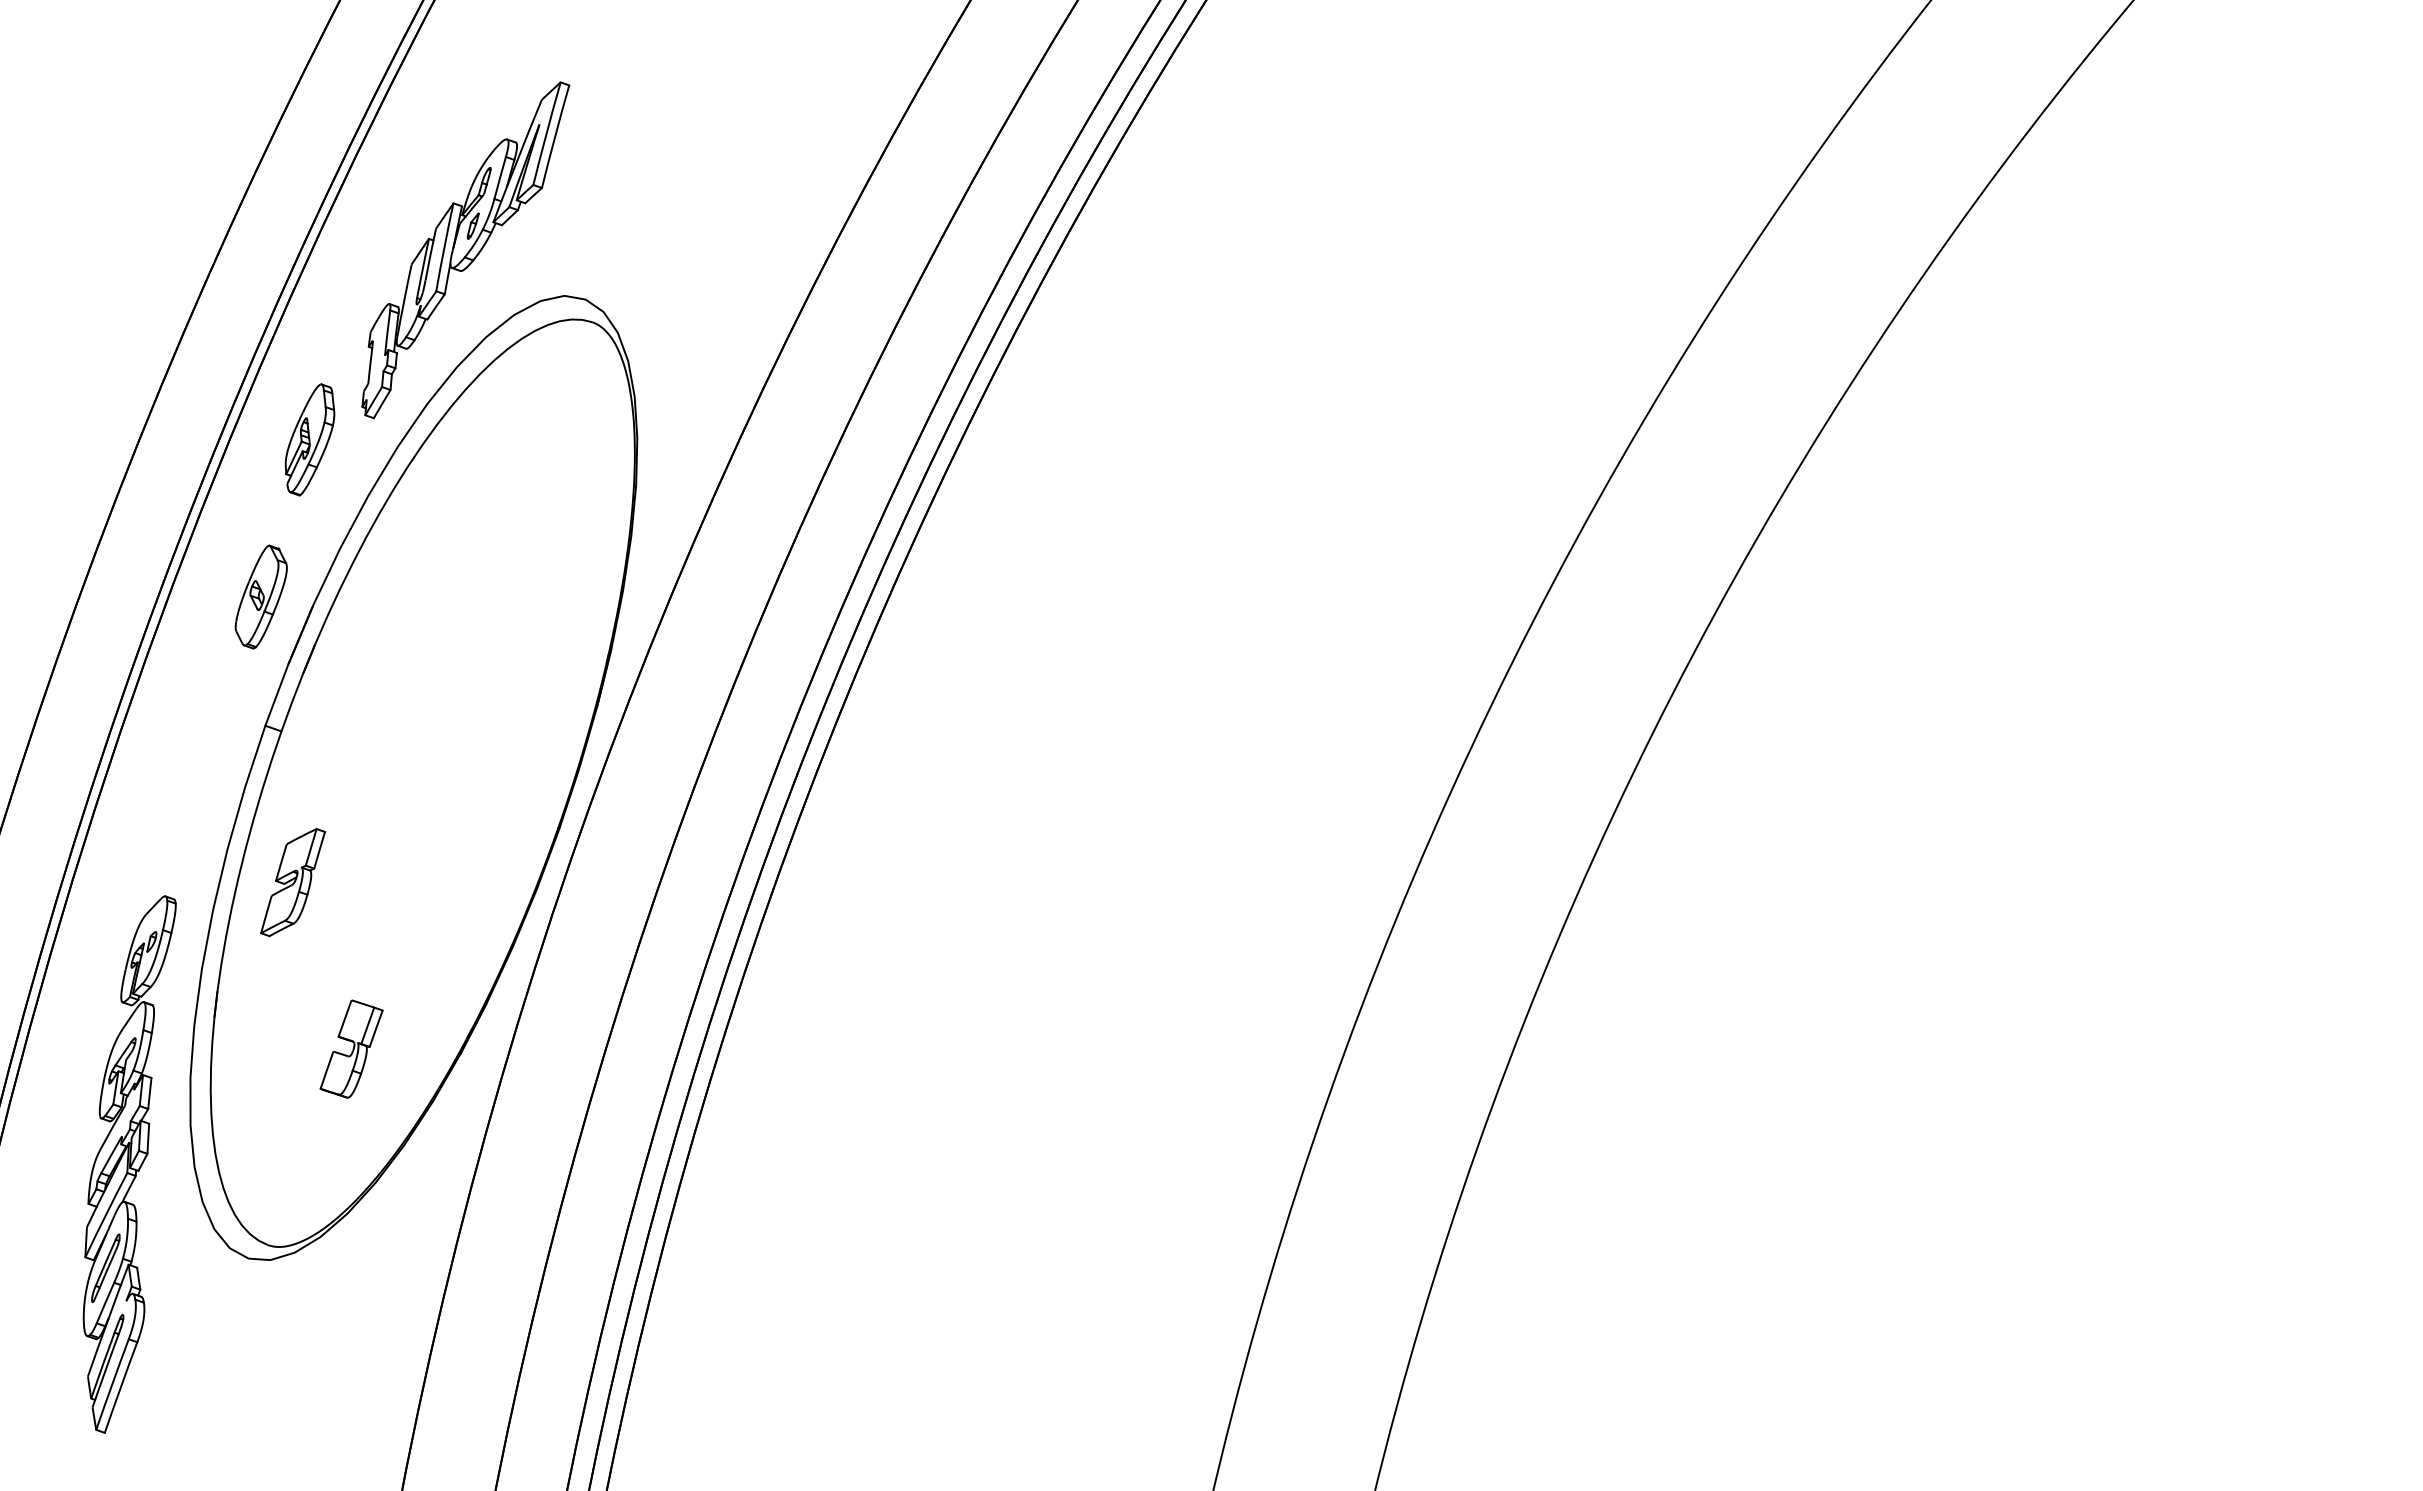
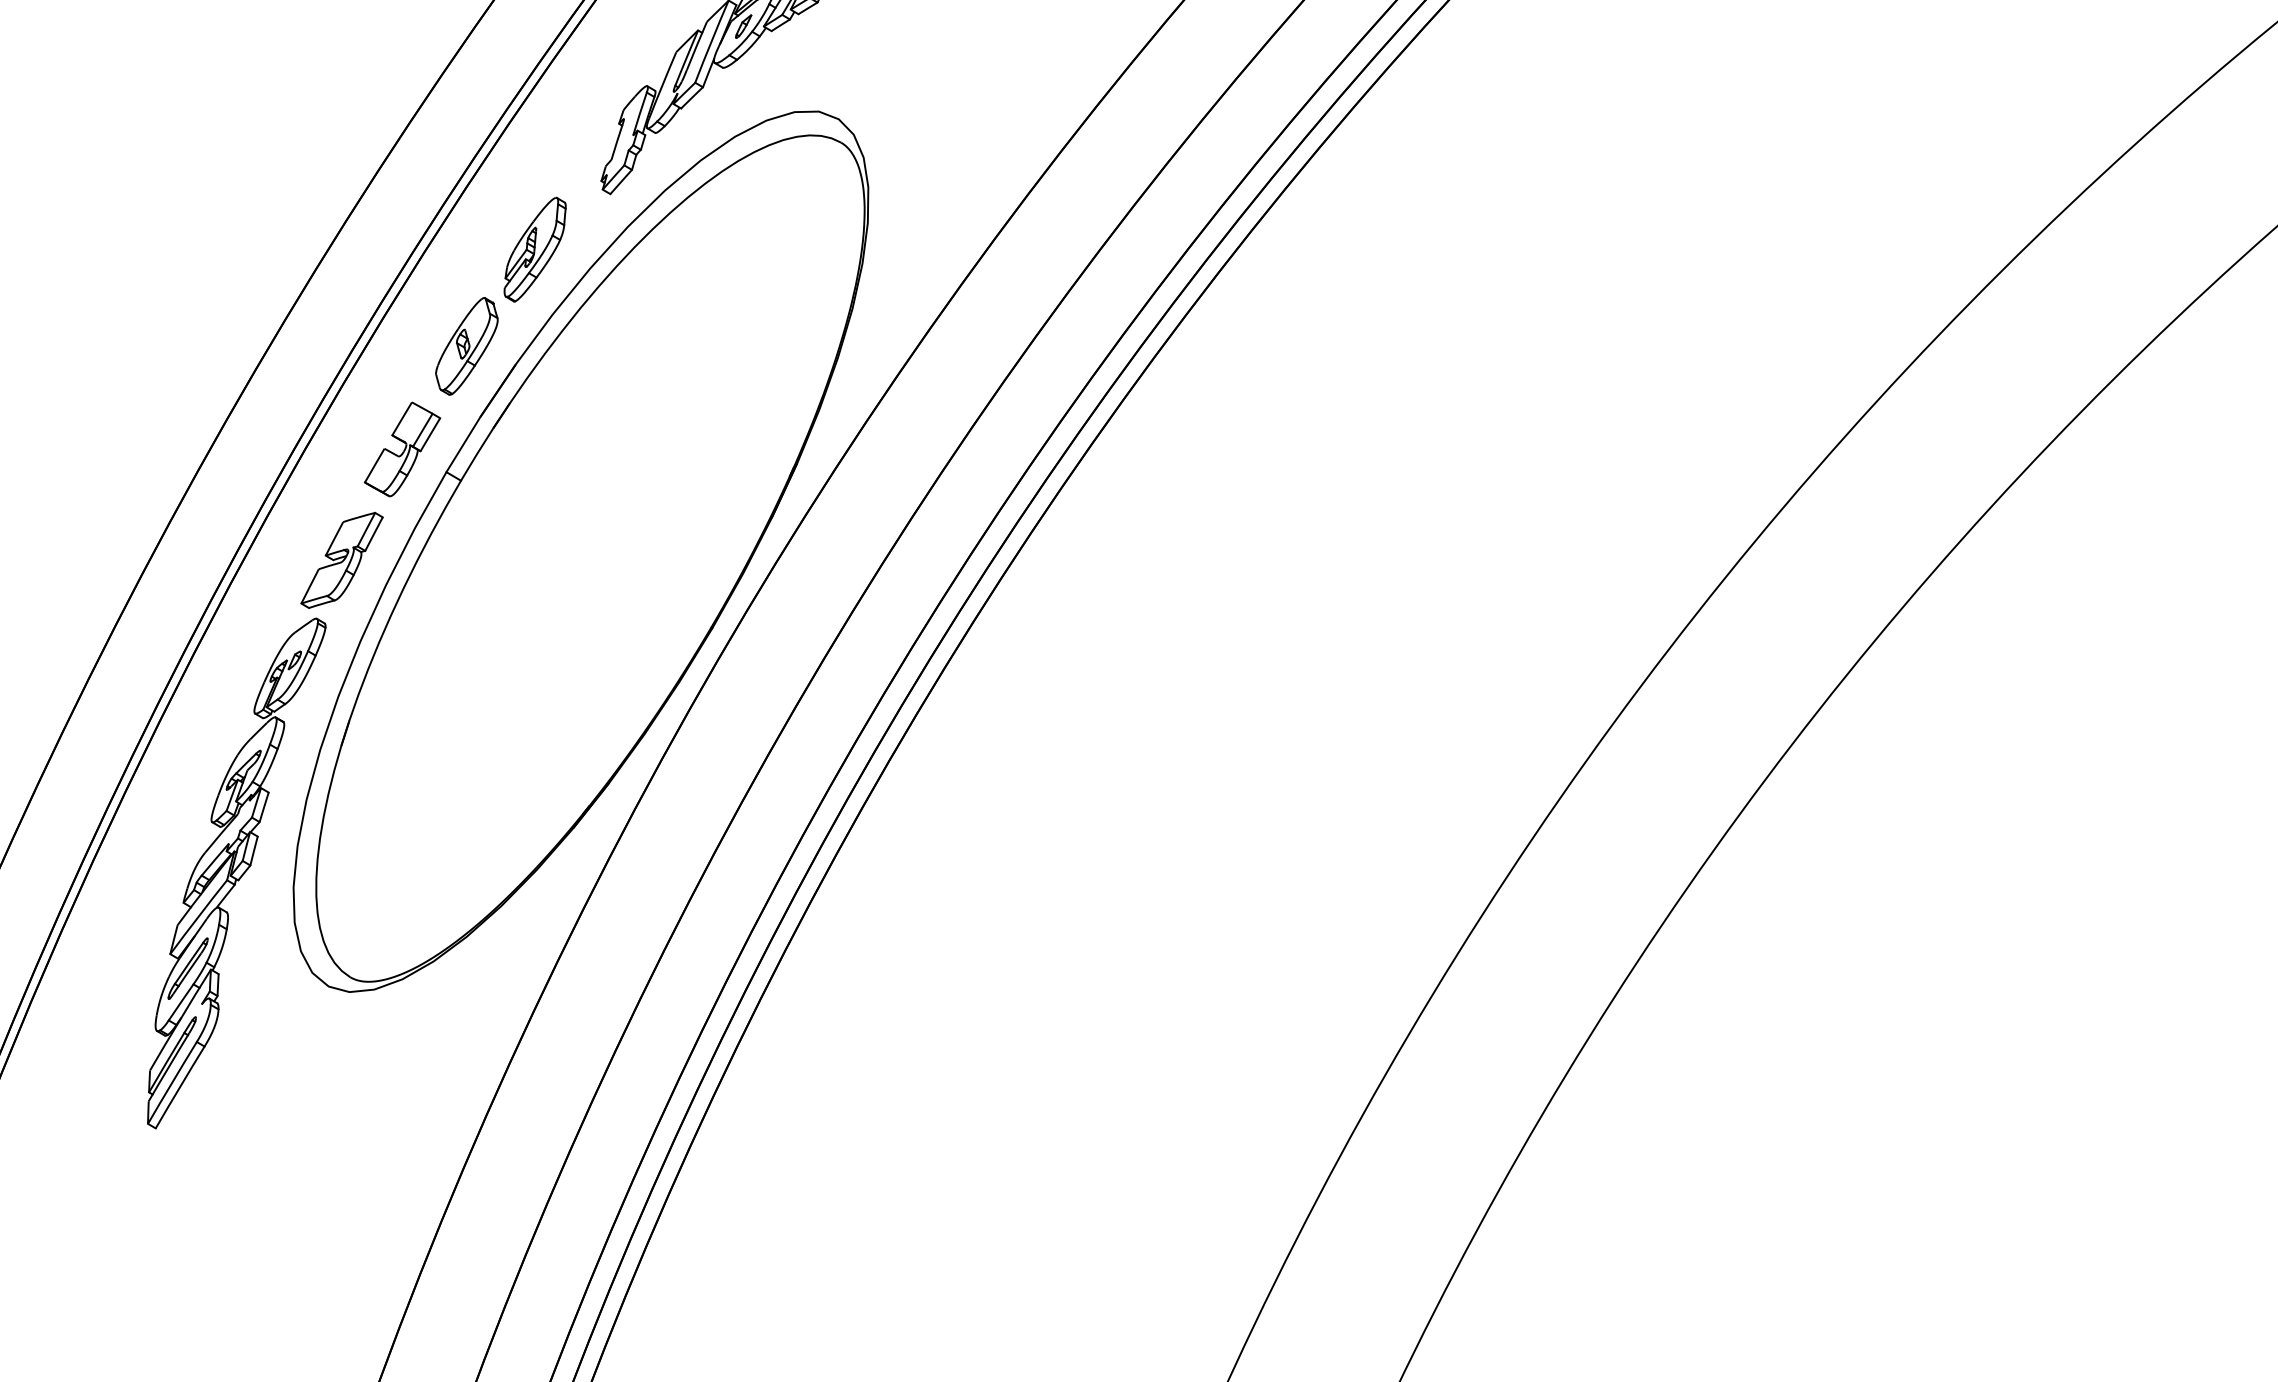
part: (309, 439) -> (534, 249), moved
part: (292, 882) -> (341, 560), moved
part: (351, 1048) -> (402, 449), moved

